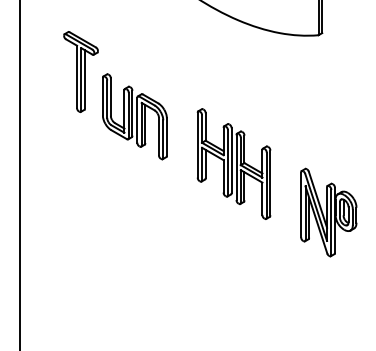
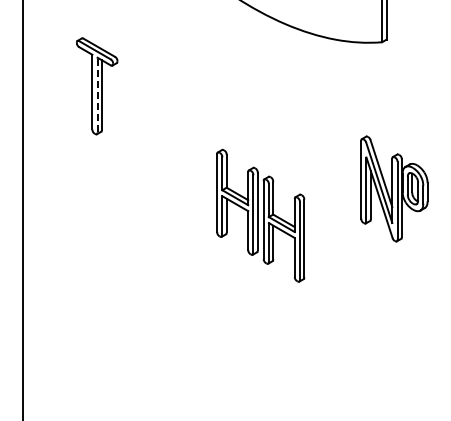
line: (81, 78) -> (97, 94), solid -> dashed
part: (134, 117) -> (161, 140), removed
part: (233, 163) -> (260, 215), moved
part: (328, 212) -> (394, 188), moved

